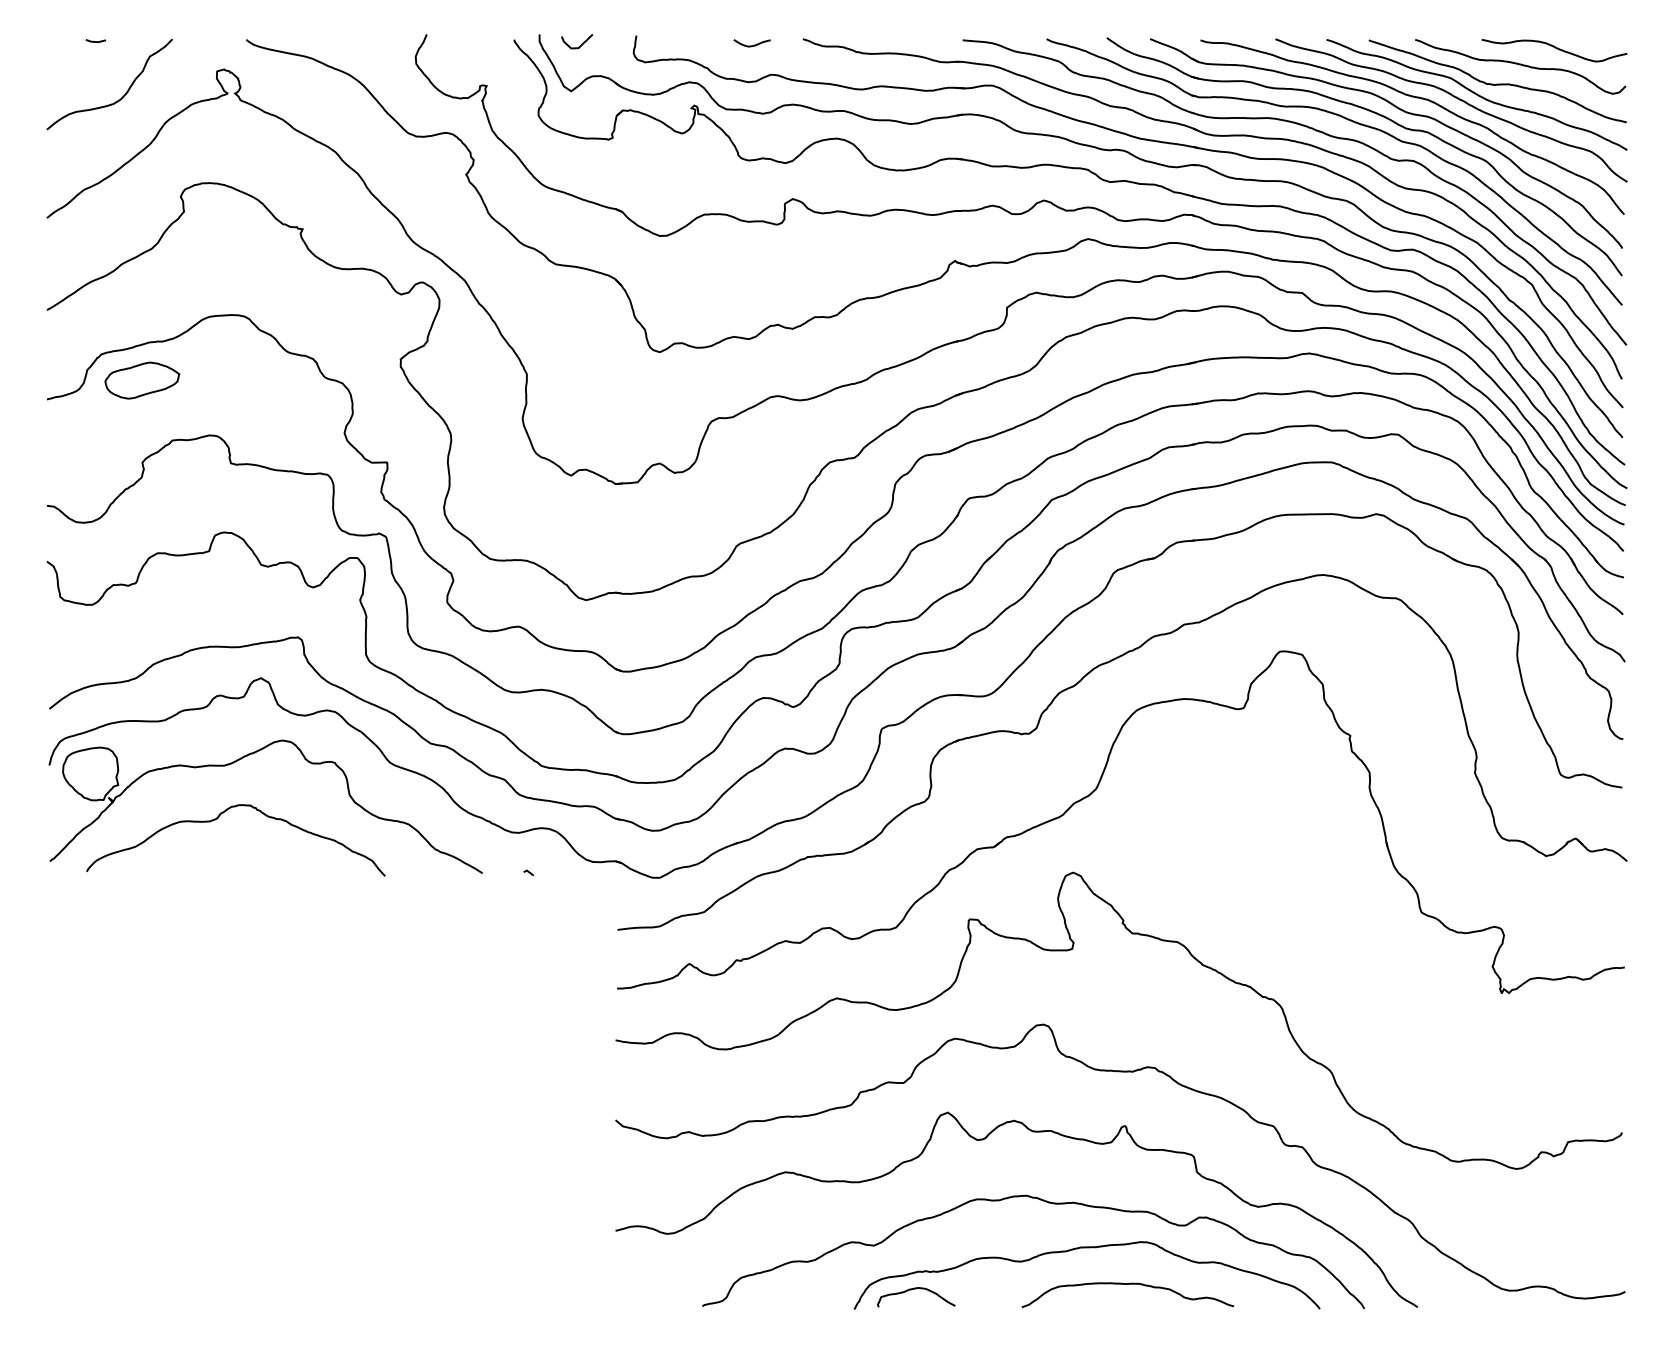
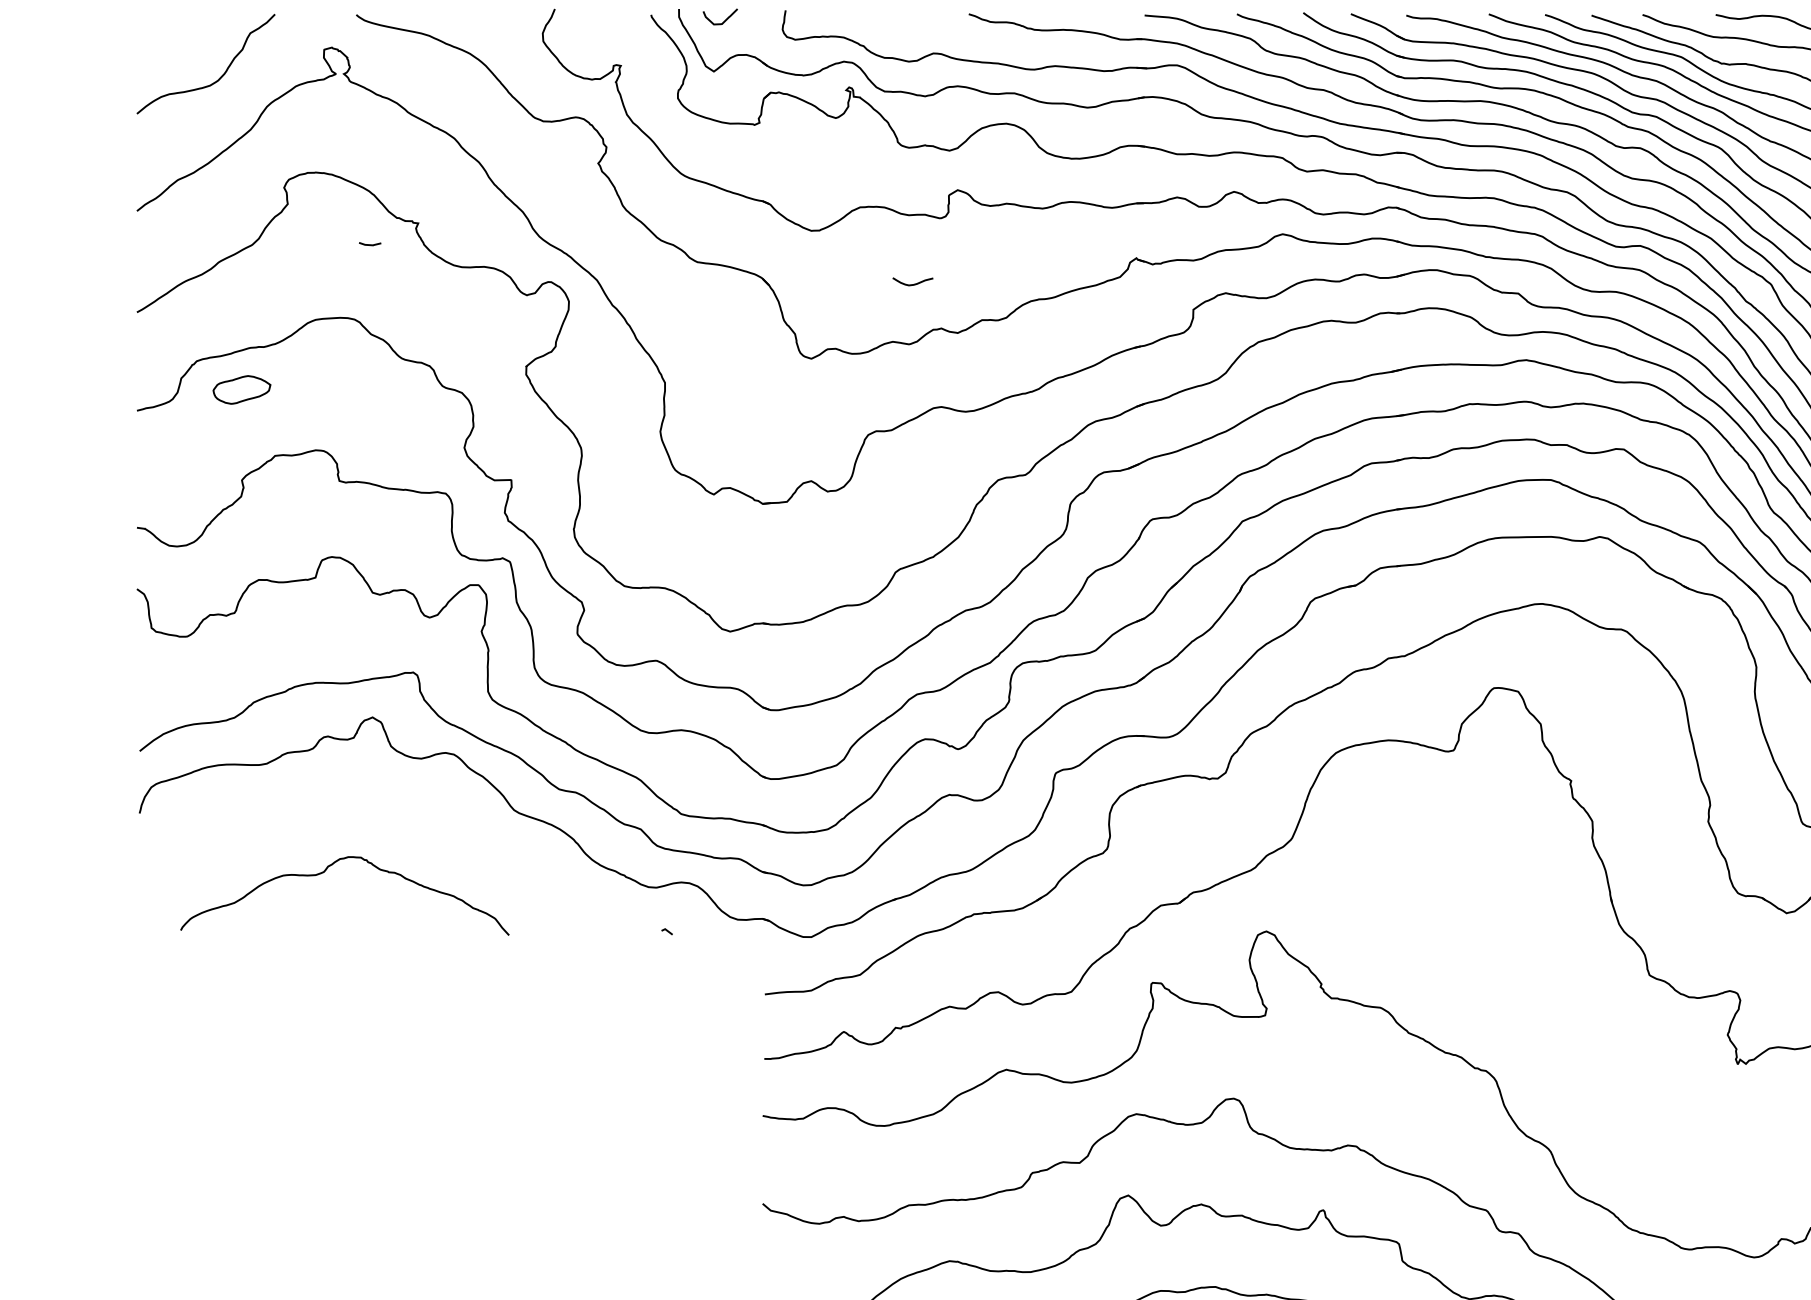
curve: (95, 41) -> (369, 244), moved
curve: (751, 45) -> (912, 284), moved
part: (142, 380) -> (242, 389), size x0.7
part: (241, 759) -> (351, 806), removed

